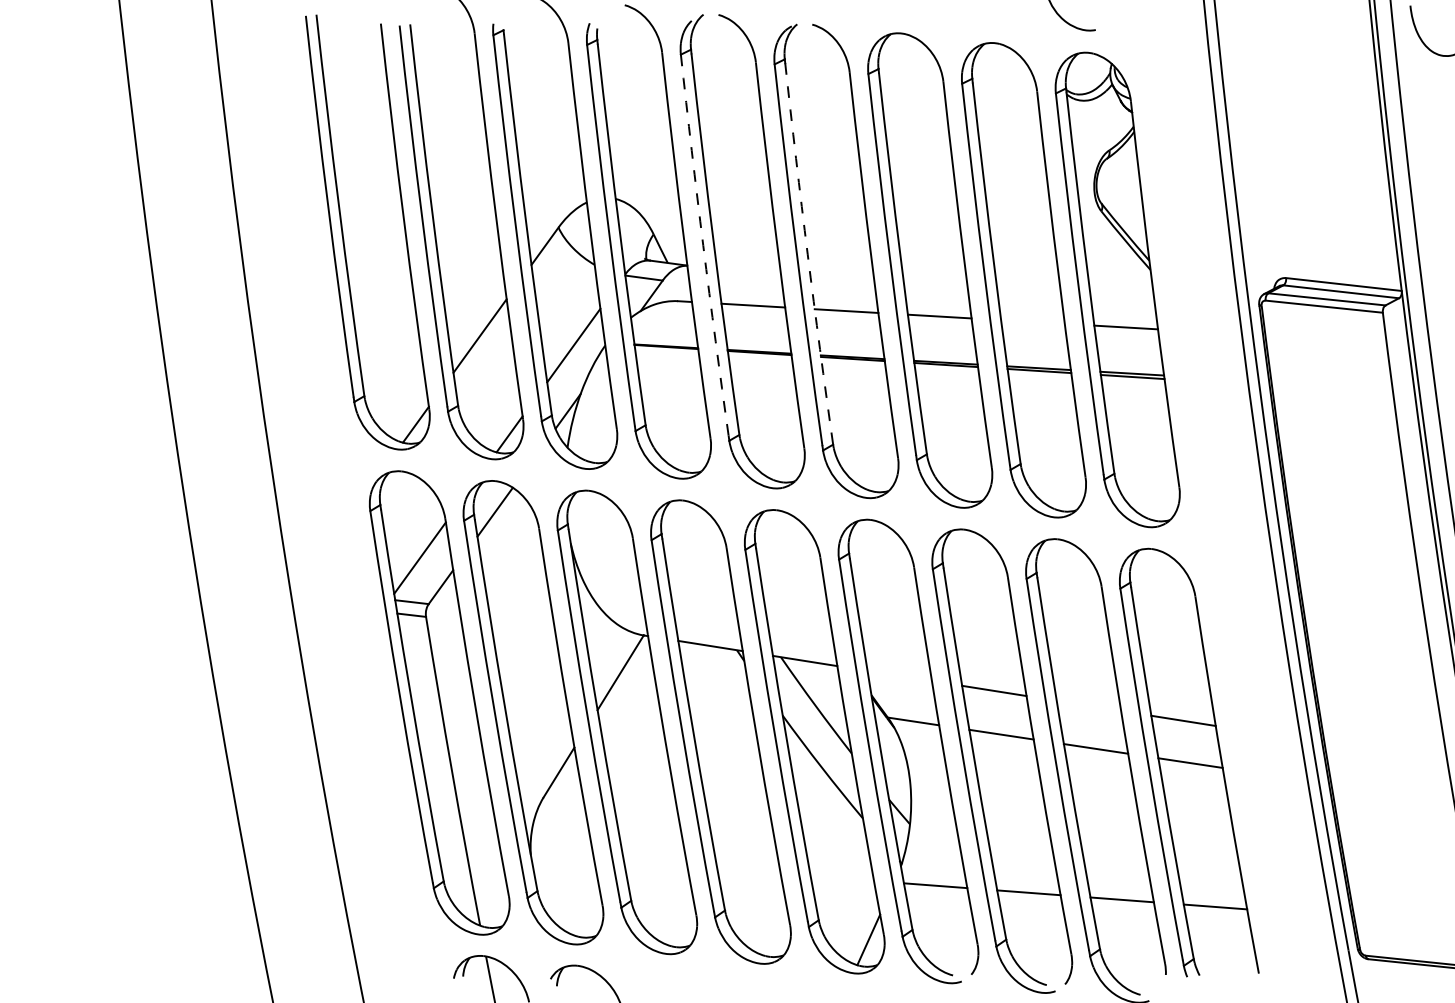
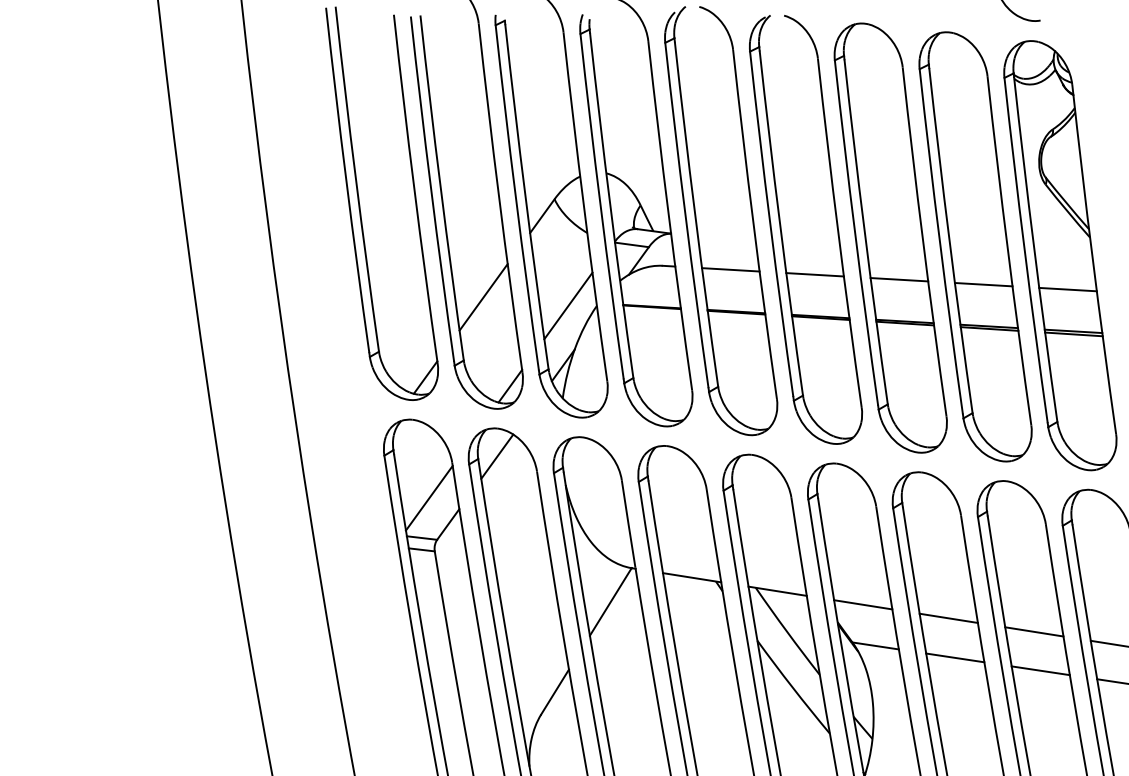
arc: (703, 245) -> (685, 215), dashed -> solid
arc: (807, 254) -> (779, 223), dashed -> solid
line: (1032, 321) -> (983, 284), added
line: (899, 675) -> (863, 604), added
line: (1088, 705) -> (1033, 631), added

